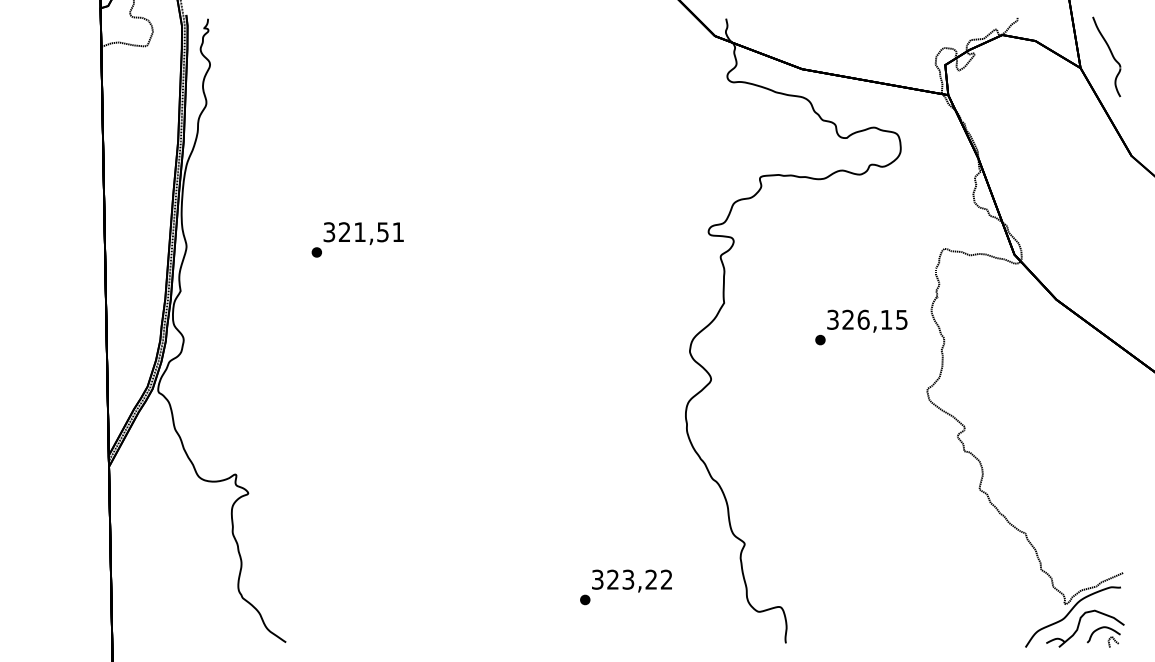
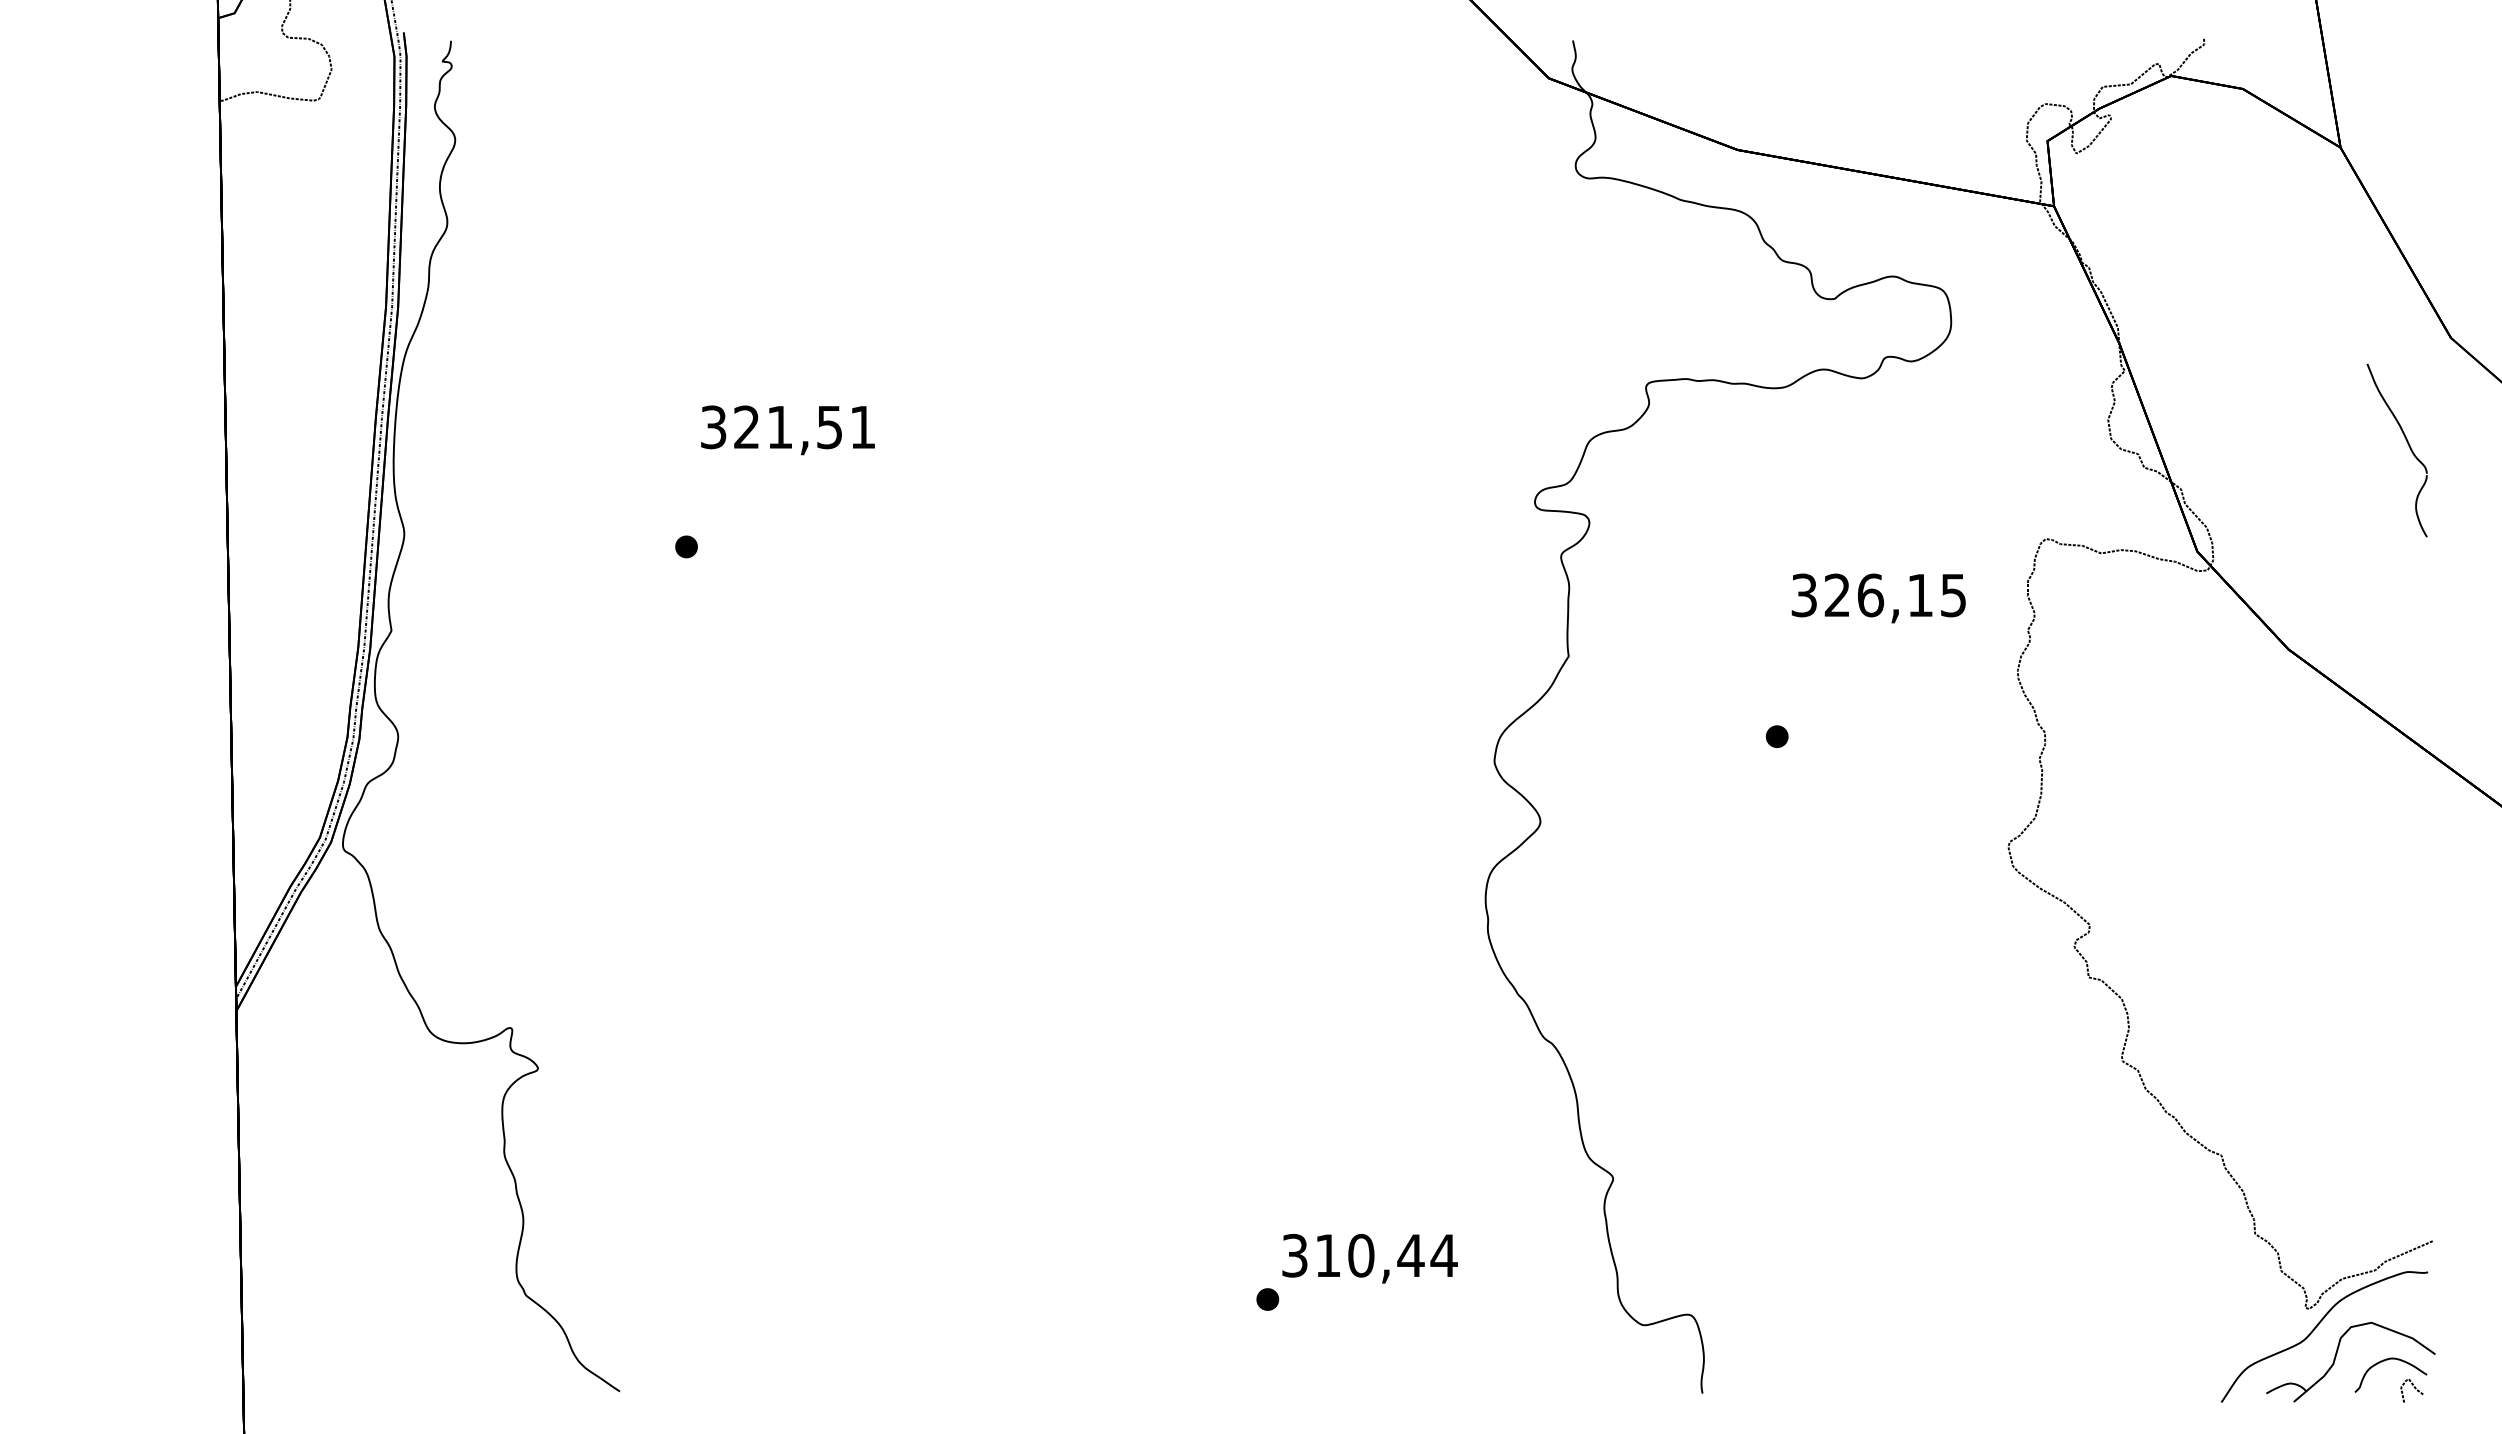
part: (1106, 56) -> (2396, 449), moved
text: (363, 233) -> (787, 430), moved
text: (867, 320) -> (1879, 596), moved
text: (640, 579) -> (1387, 1255), 323,22 -> 310,44

